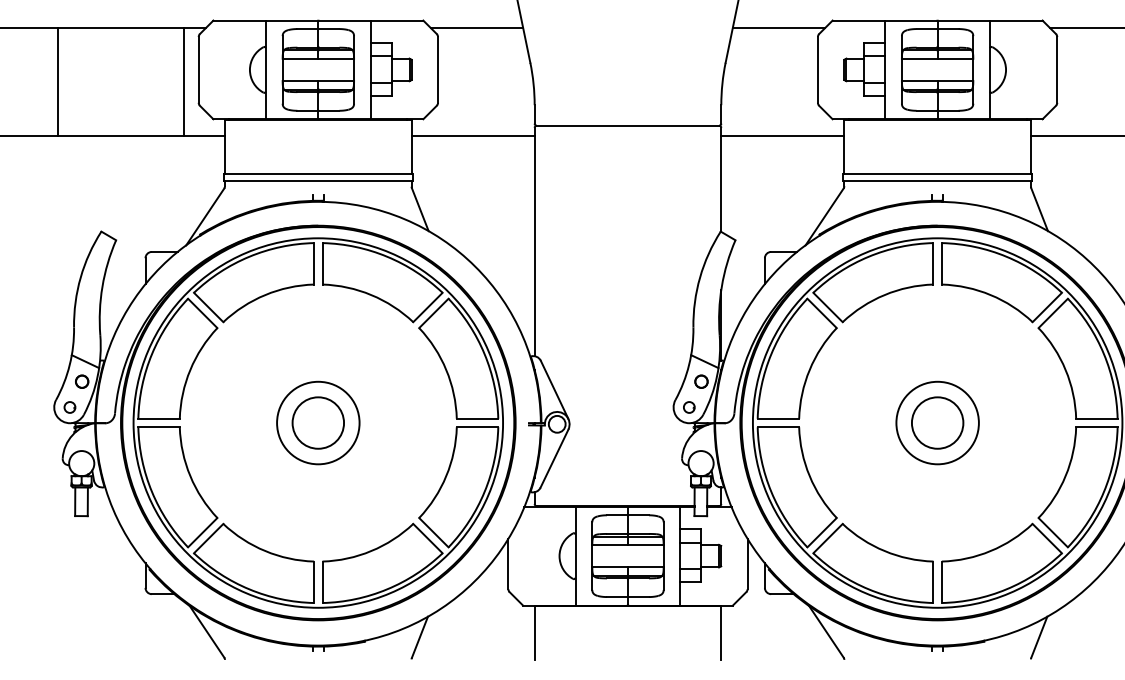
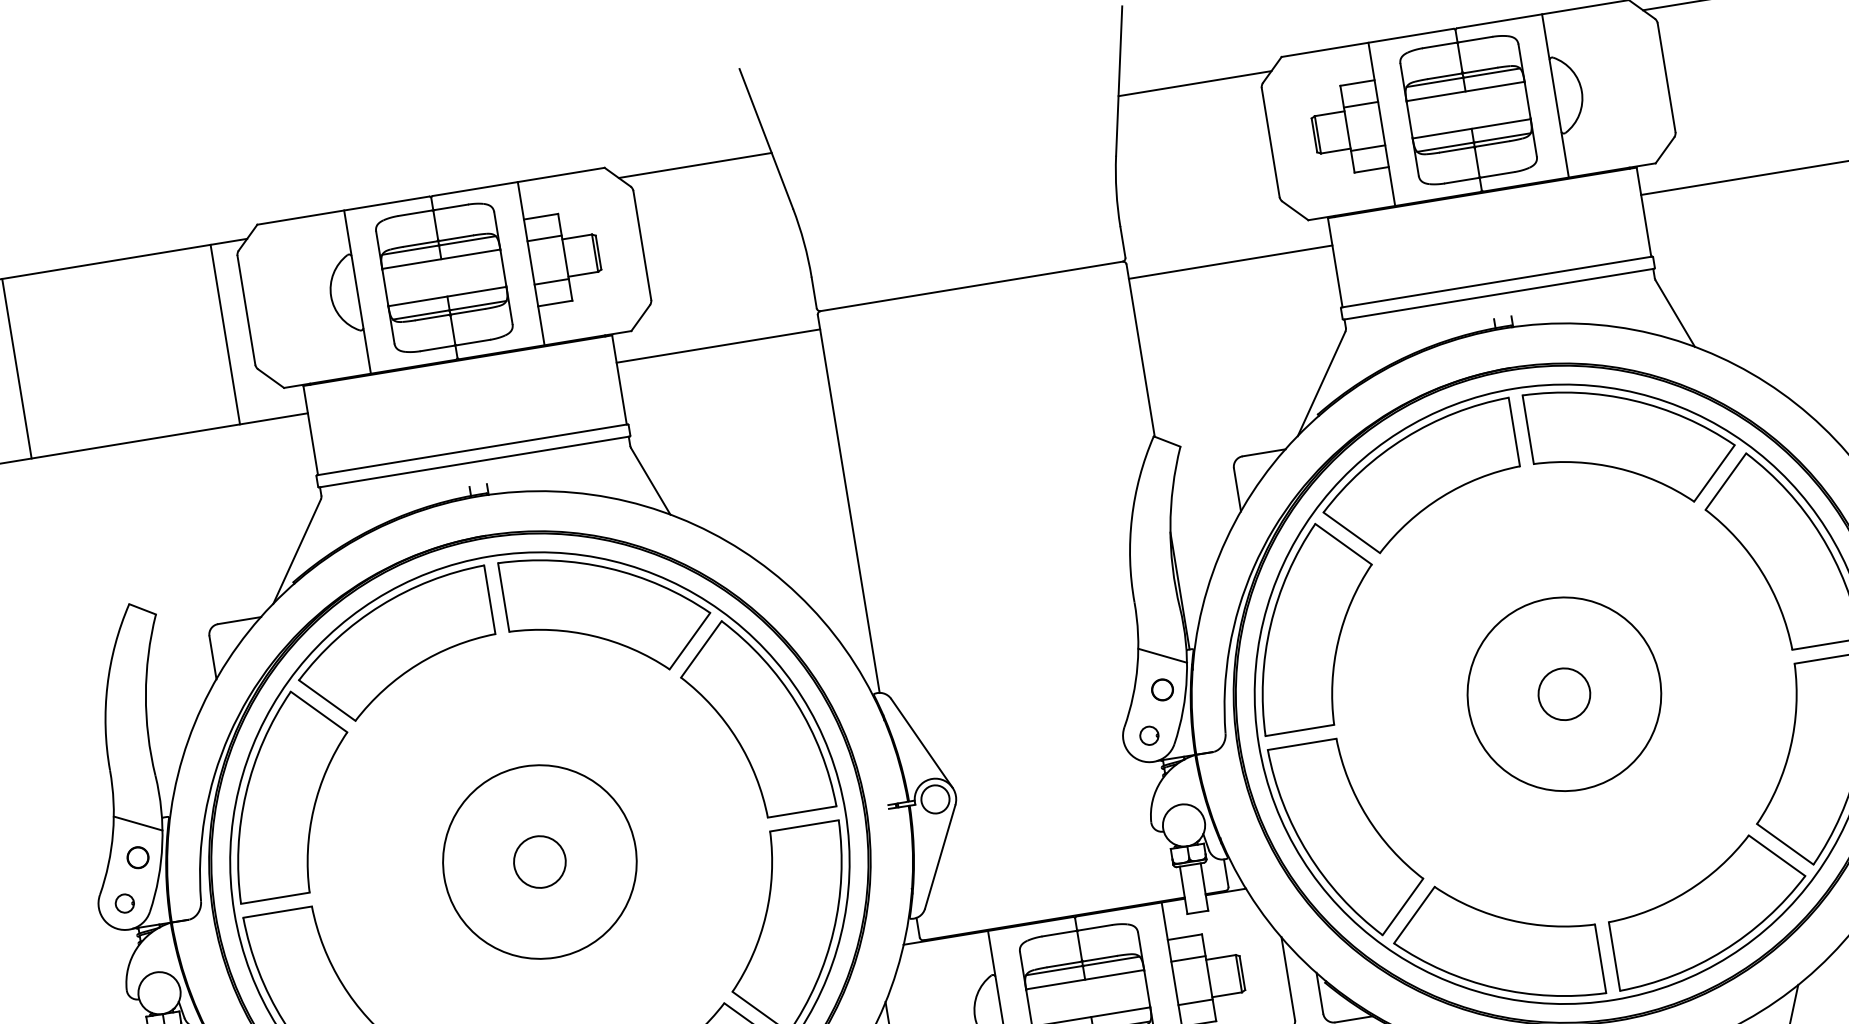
circle: (318, 422) -> (540, 861), size x0.6
circle: (318, 422) -> (540, 861), size x1.4
circle: (937, 422) -> (1563, 693), size x0.6
circle: (937, 422) -> (1563, 693), size x1.4

